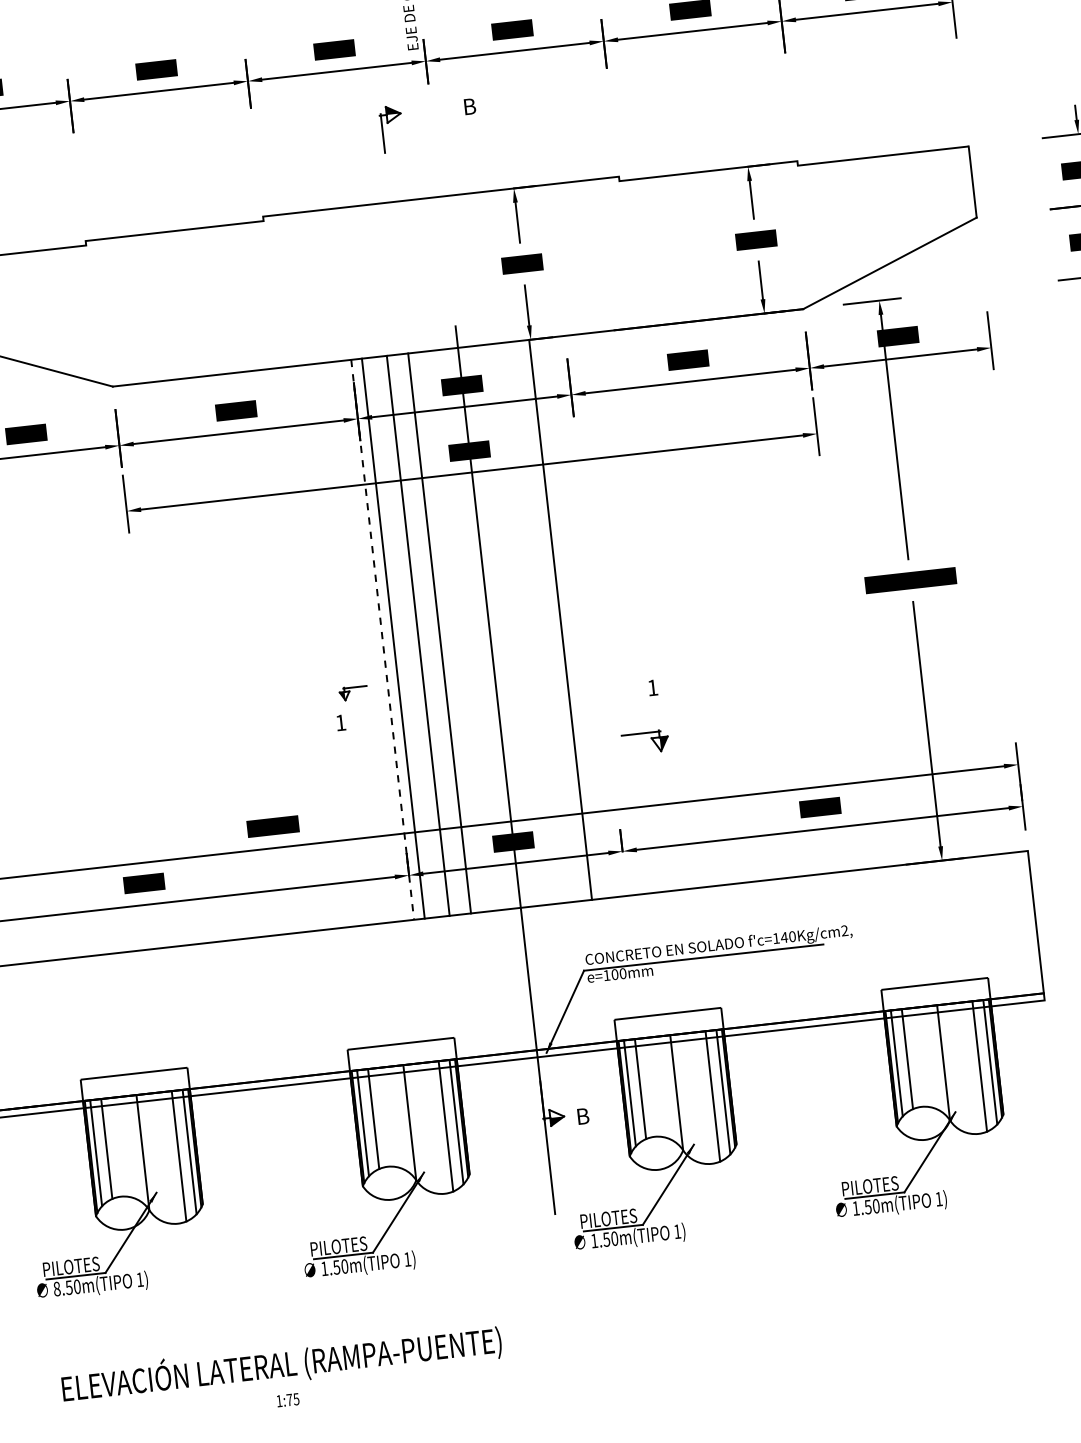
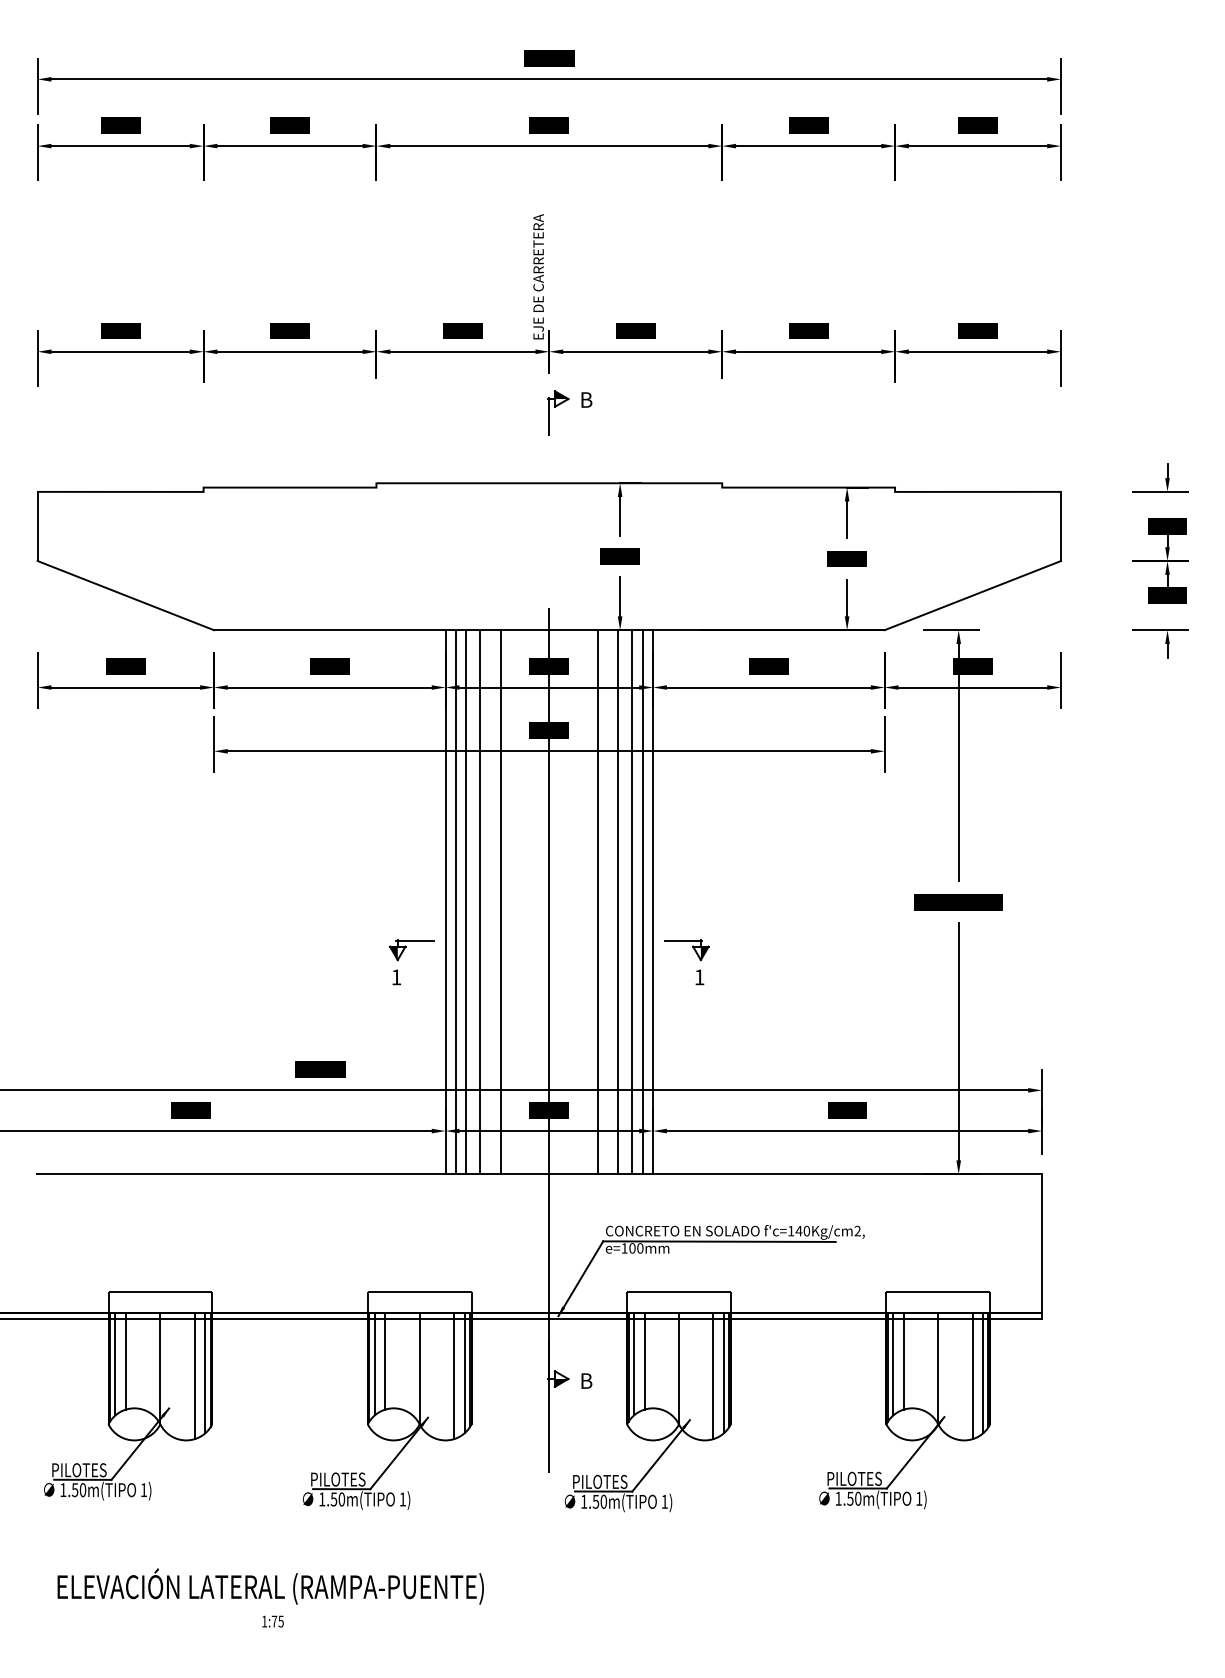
part: (391, 128) -> (558, 412), moved
line: (596, 616) -> (653, 902), added
line: (585, 617) -> (642, 902), added
line: (575, 618) -> (632, 902), added
line: (539, 622) -> (597, 902), added
line: (404, 637) -> (466, 902), added
line: (382, 640) -> (445, 902), dashed -> solid
part: (353, 693) -> (411, 950), size x1.67
part: (651, 739) -> (692, 947), moved
text: (57, 1289) -> (63, 1490), 8.50m(TIPO -> 1.50m(TIPO

